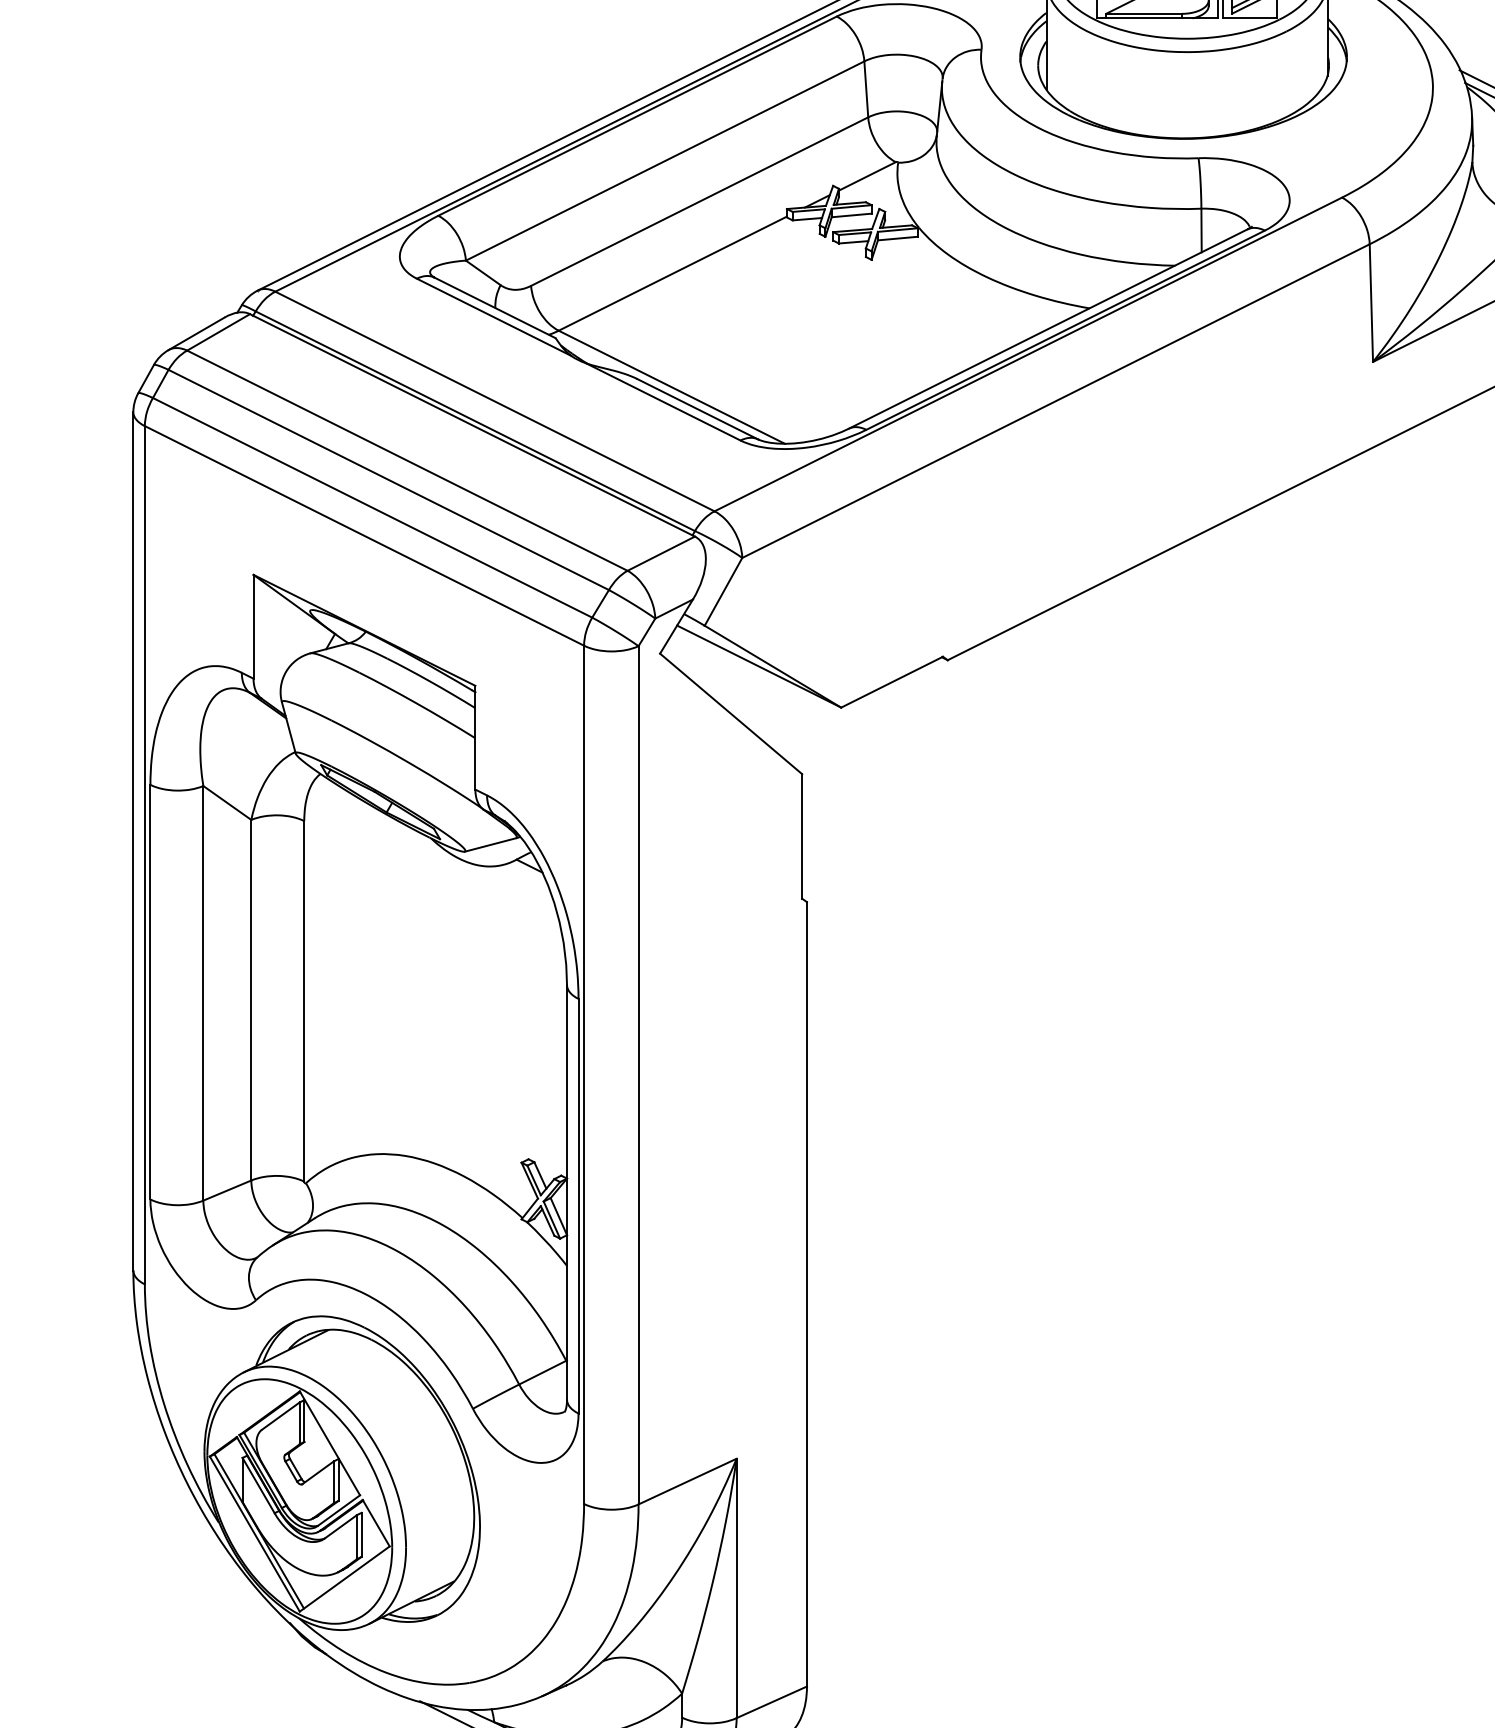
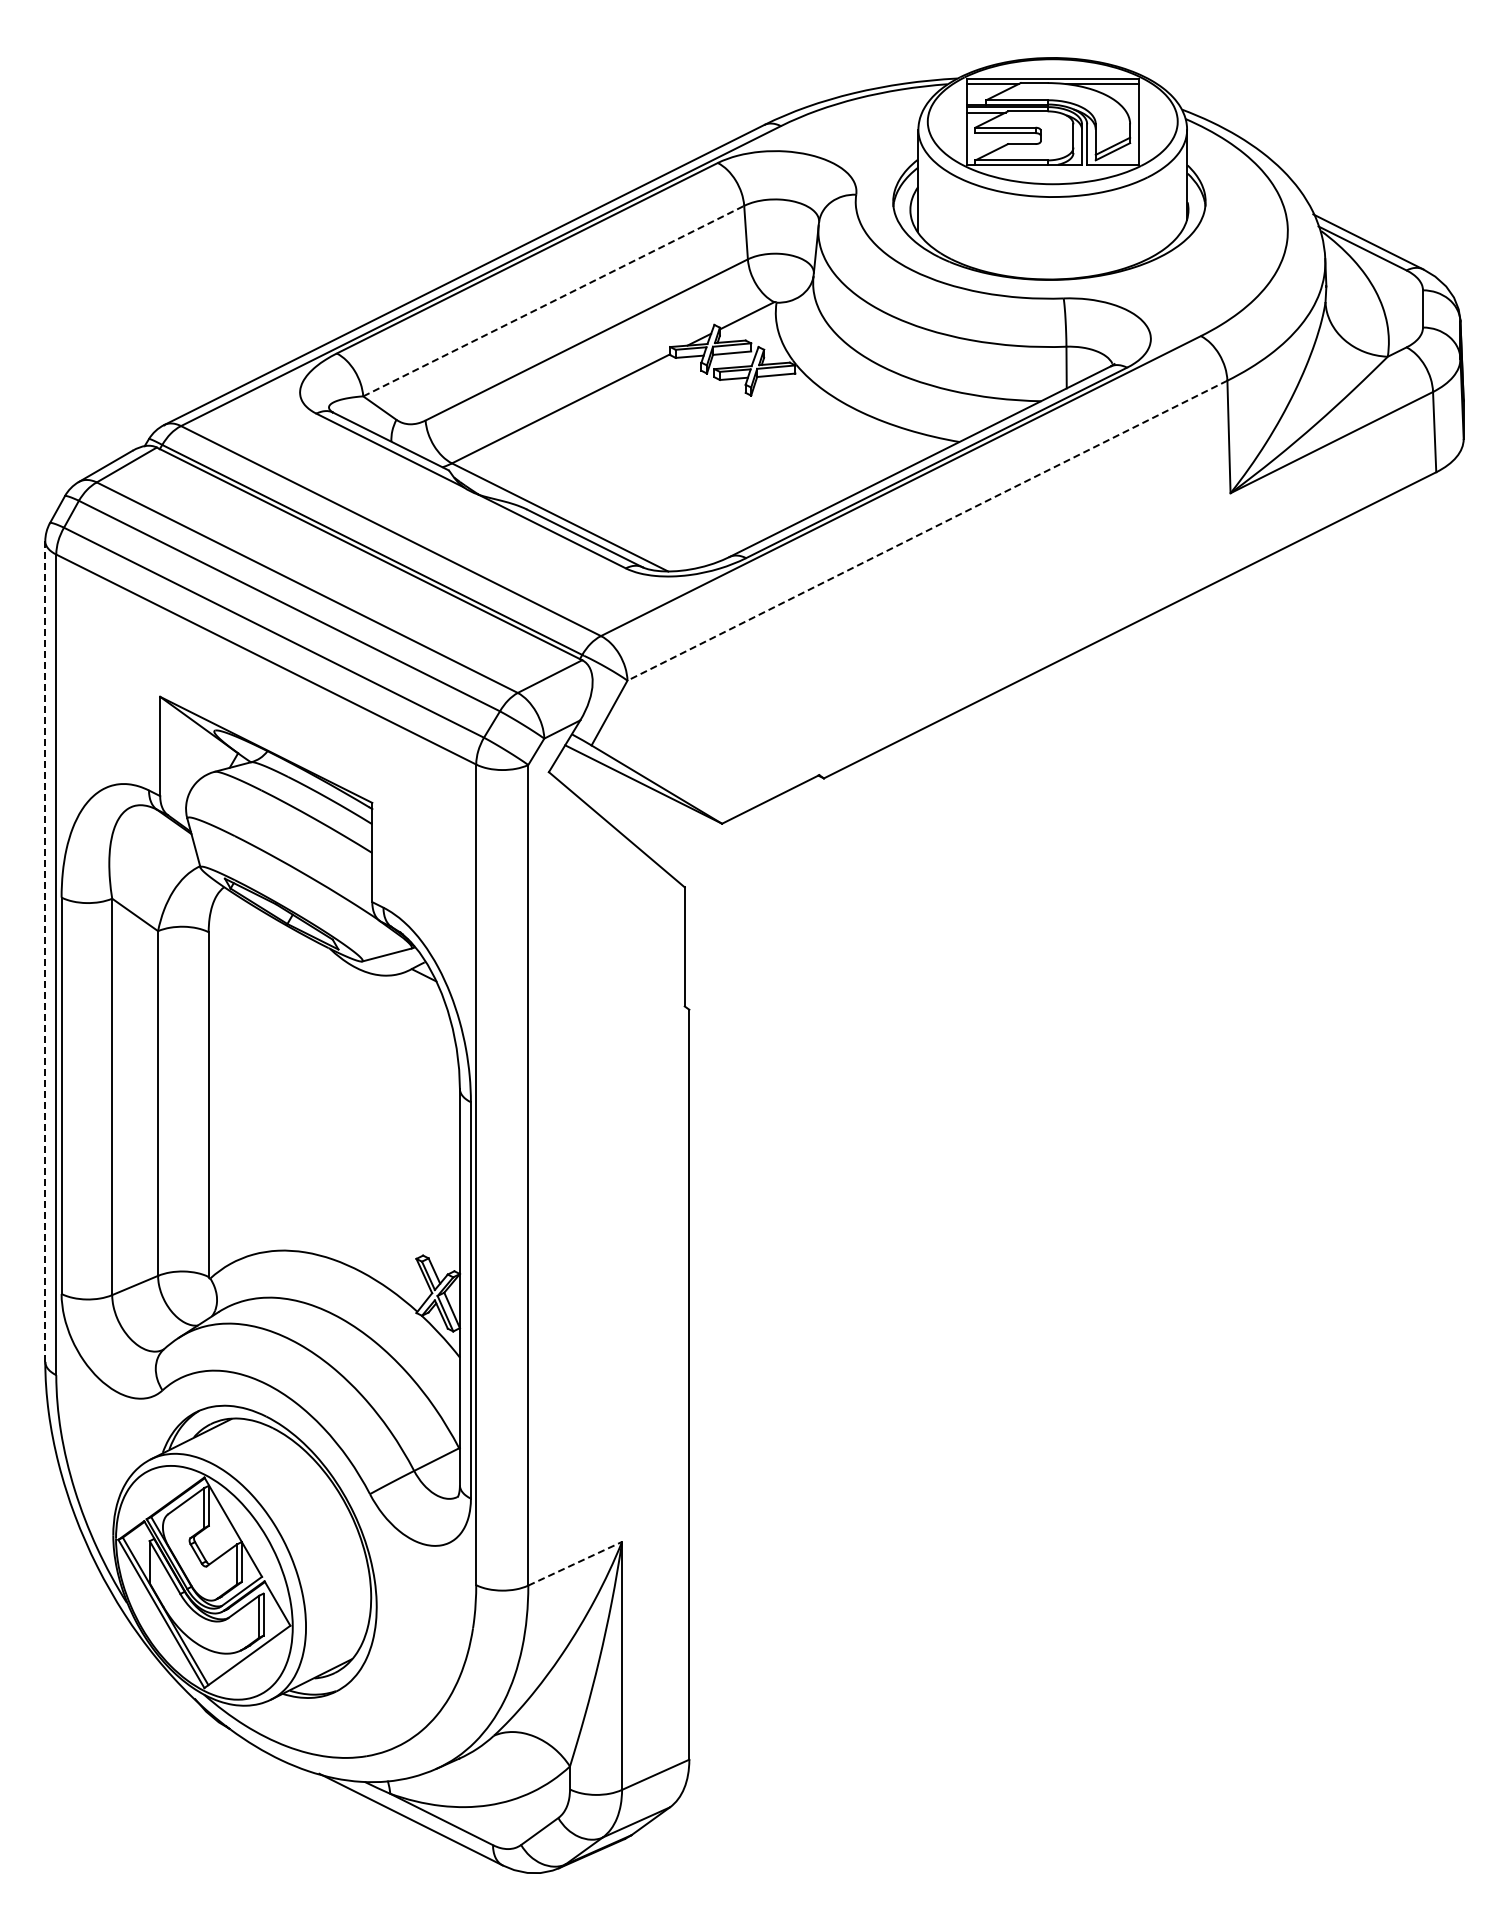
line: (664, 161) -> (553, 301), solid -> dashed
line: (1056, 400) -> (927, 530), solid -> dashed
line: (133, 842) -> (45, 952), solid -> dashed
line: (687, 1481) -> (575, 1563), solid -> dashed

